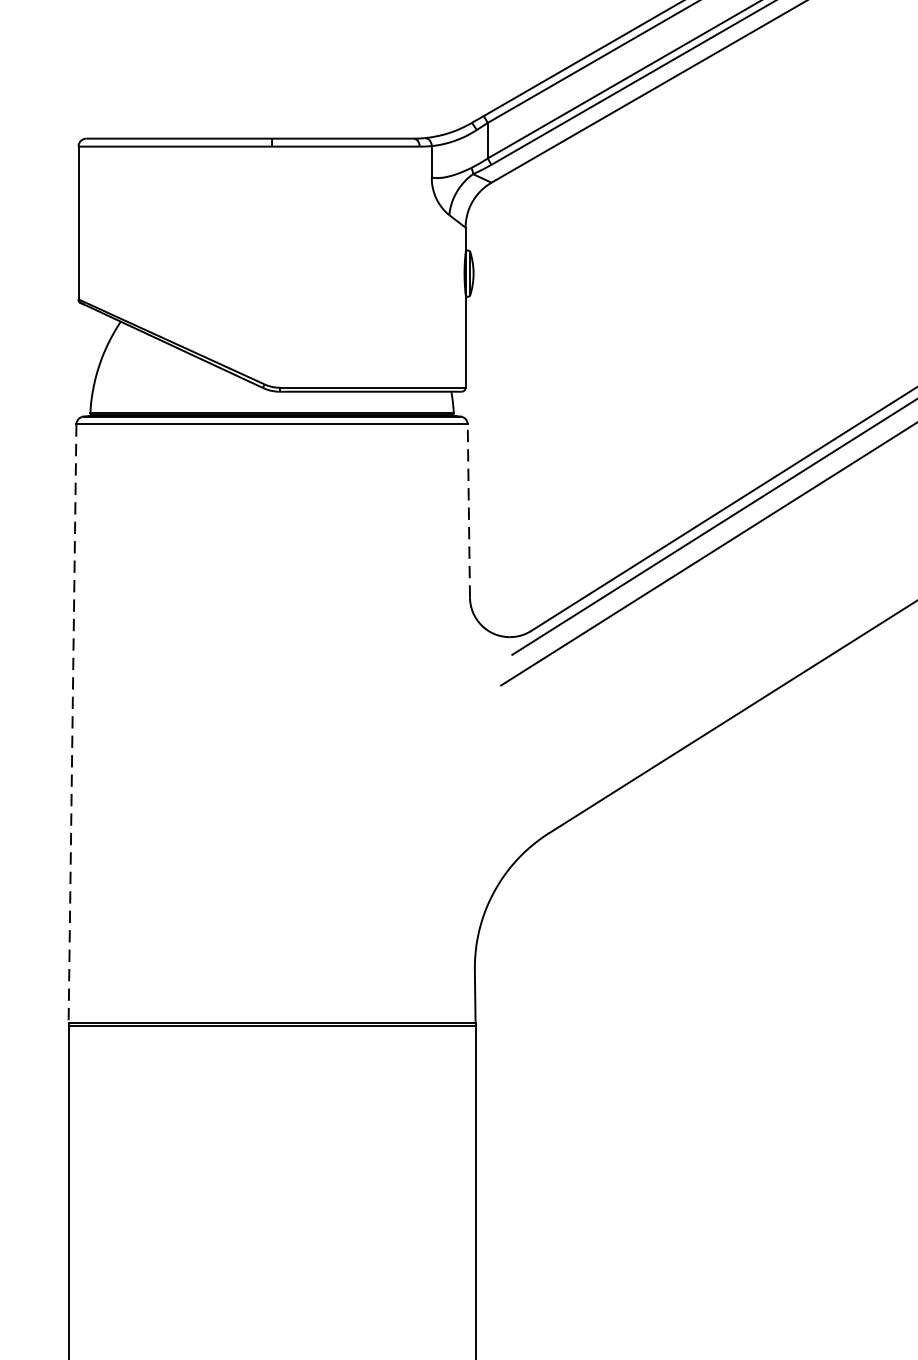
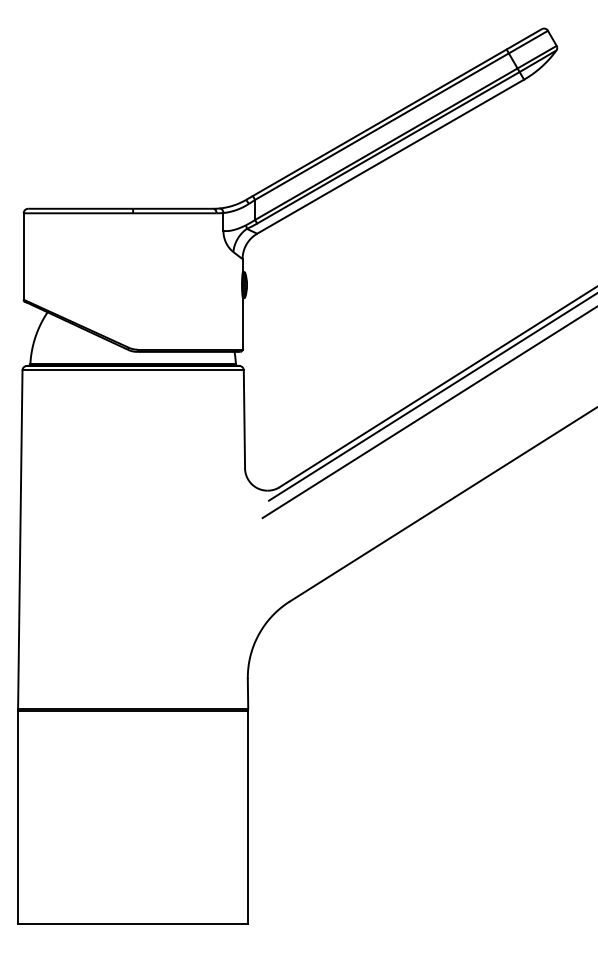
line: (468, 509) -> (244, 418), dashed -> solid
line: (72, 725) -> (20, 540), dashed -> solid

